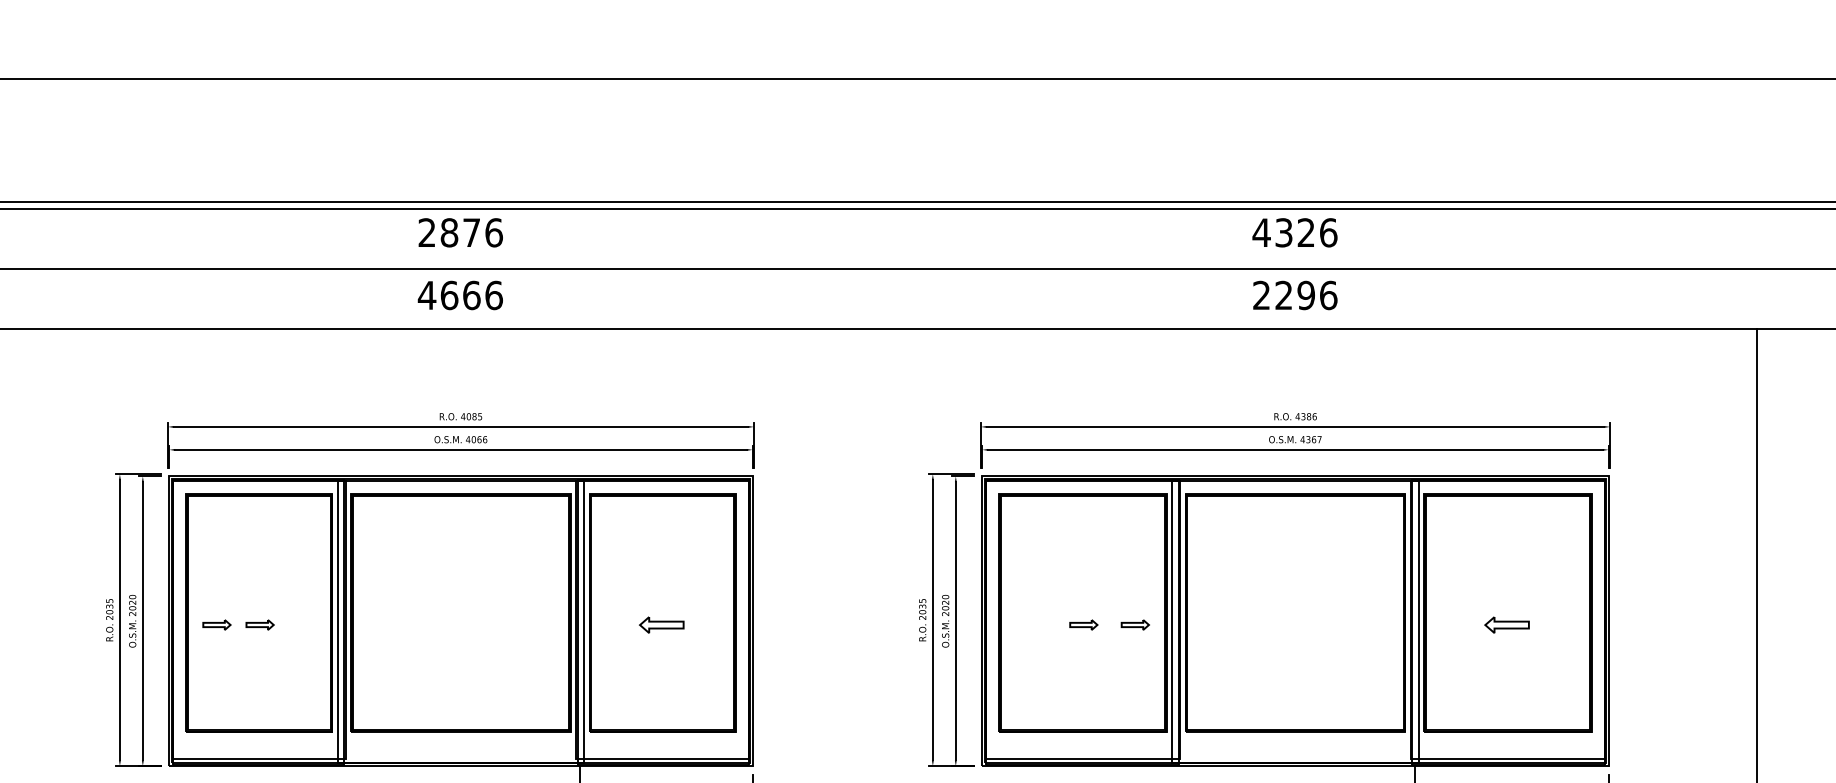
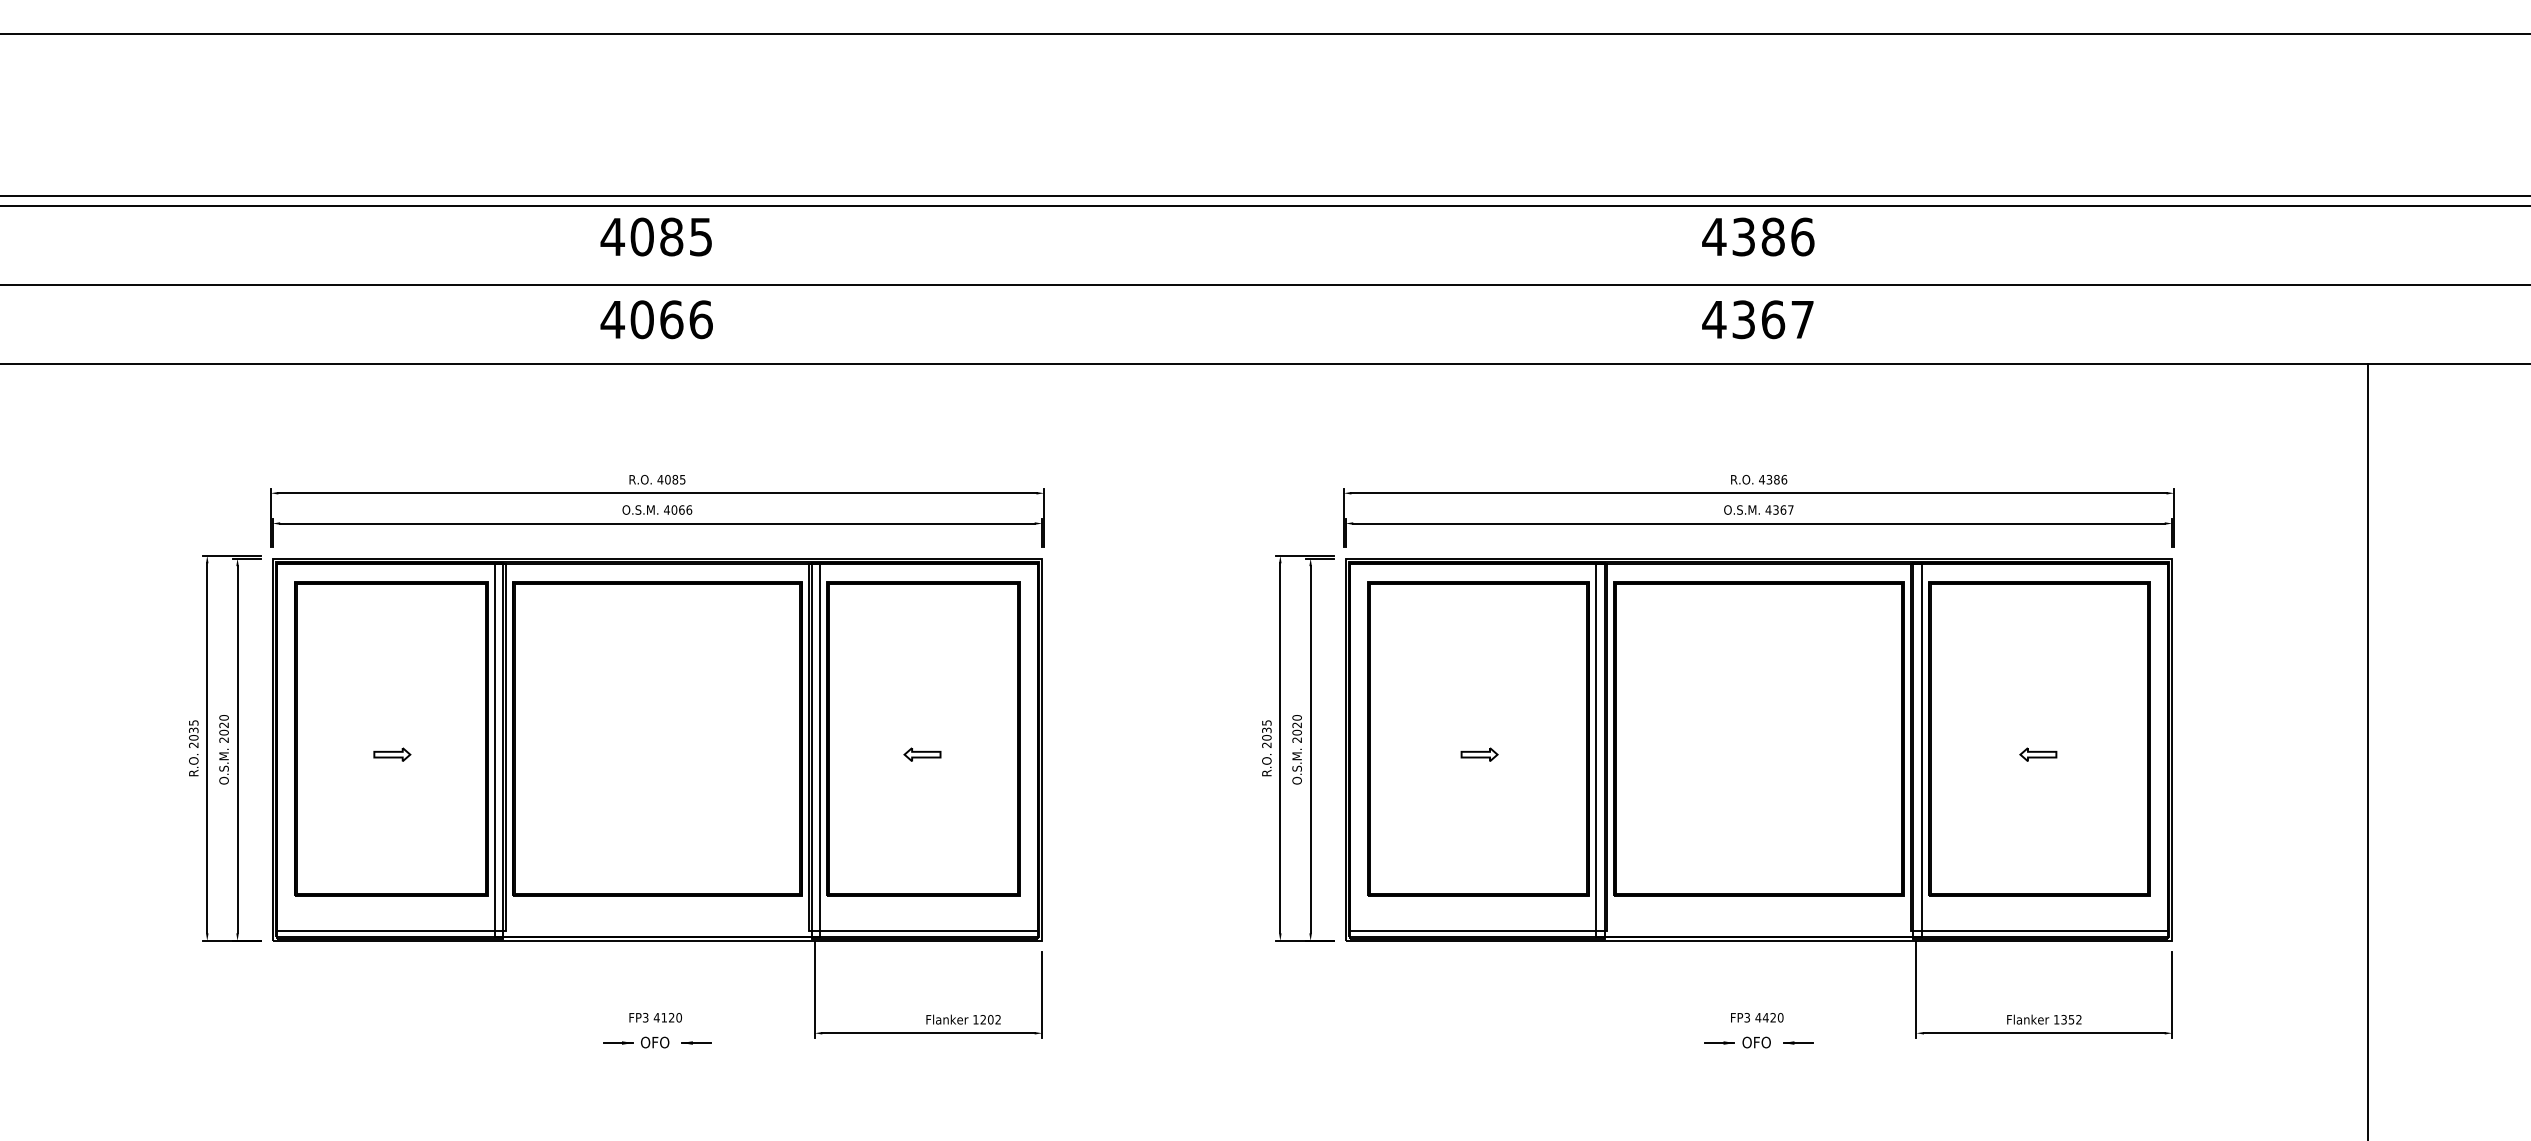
text: (460, 232) -> (656, 236), 2876 -> 4085
text: (1305, 232) -> (1772, 236), 4326 -> 4386
text: (449, 295) -> (642, 319), 4666 -> 4066
text: (1295, 295) -> (1758, 319), 2296 -> 4367
part: (217, 624) -> (335, 754), removed
part: (661, 624) -> (922, 754), size x0.62
part: (1135, 624) -> (1547, 754), removed
part: (1507, 624) -> (2038, 754), size x0.62

